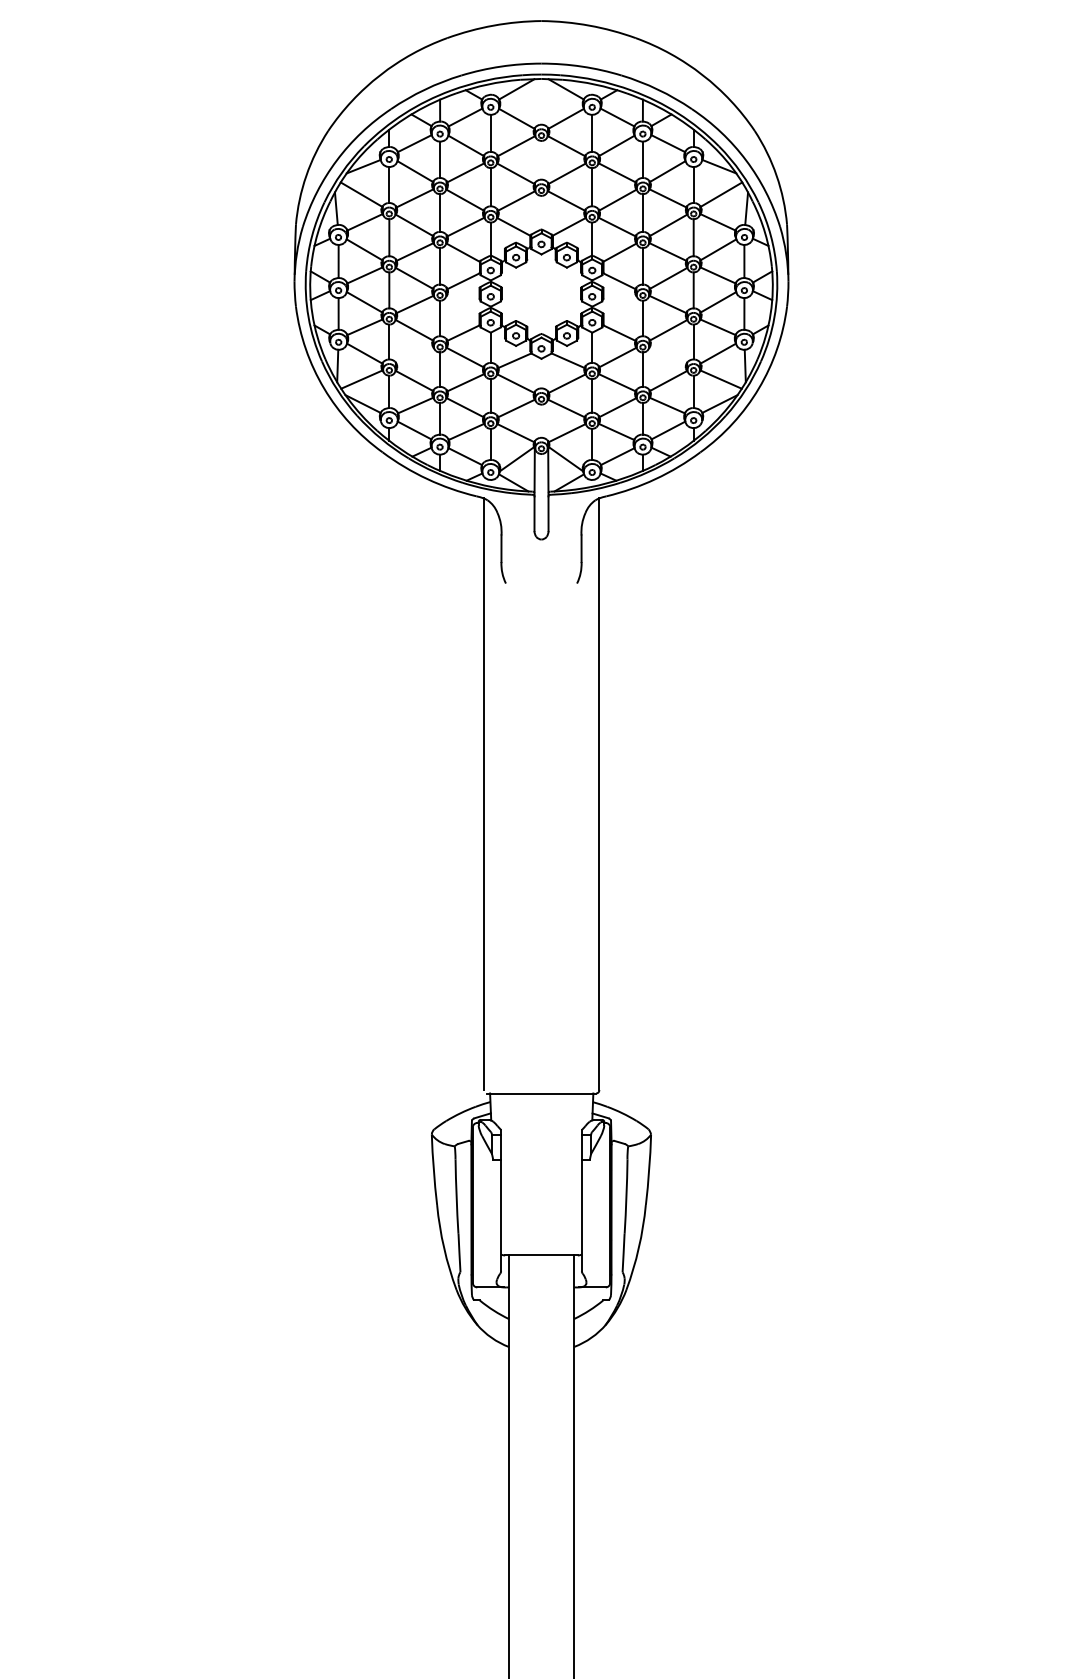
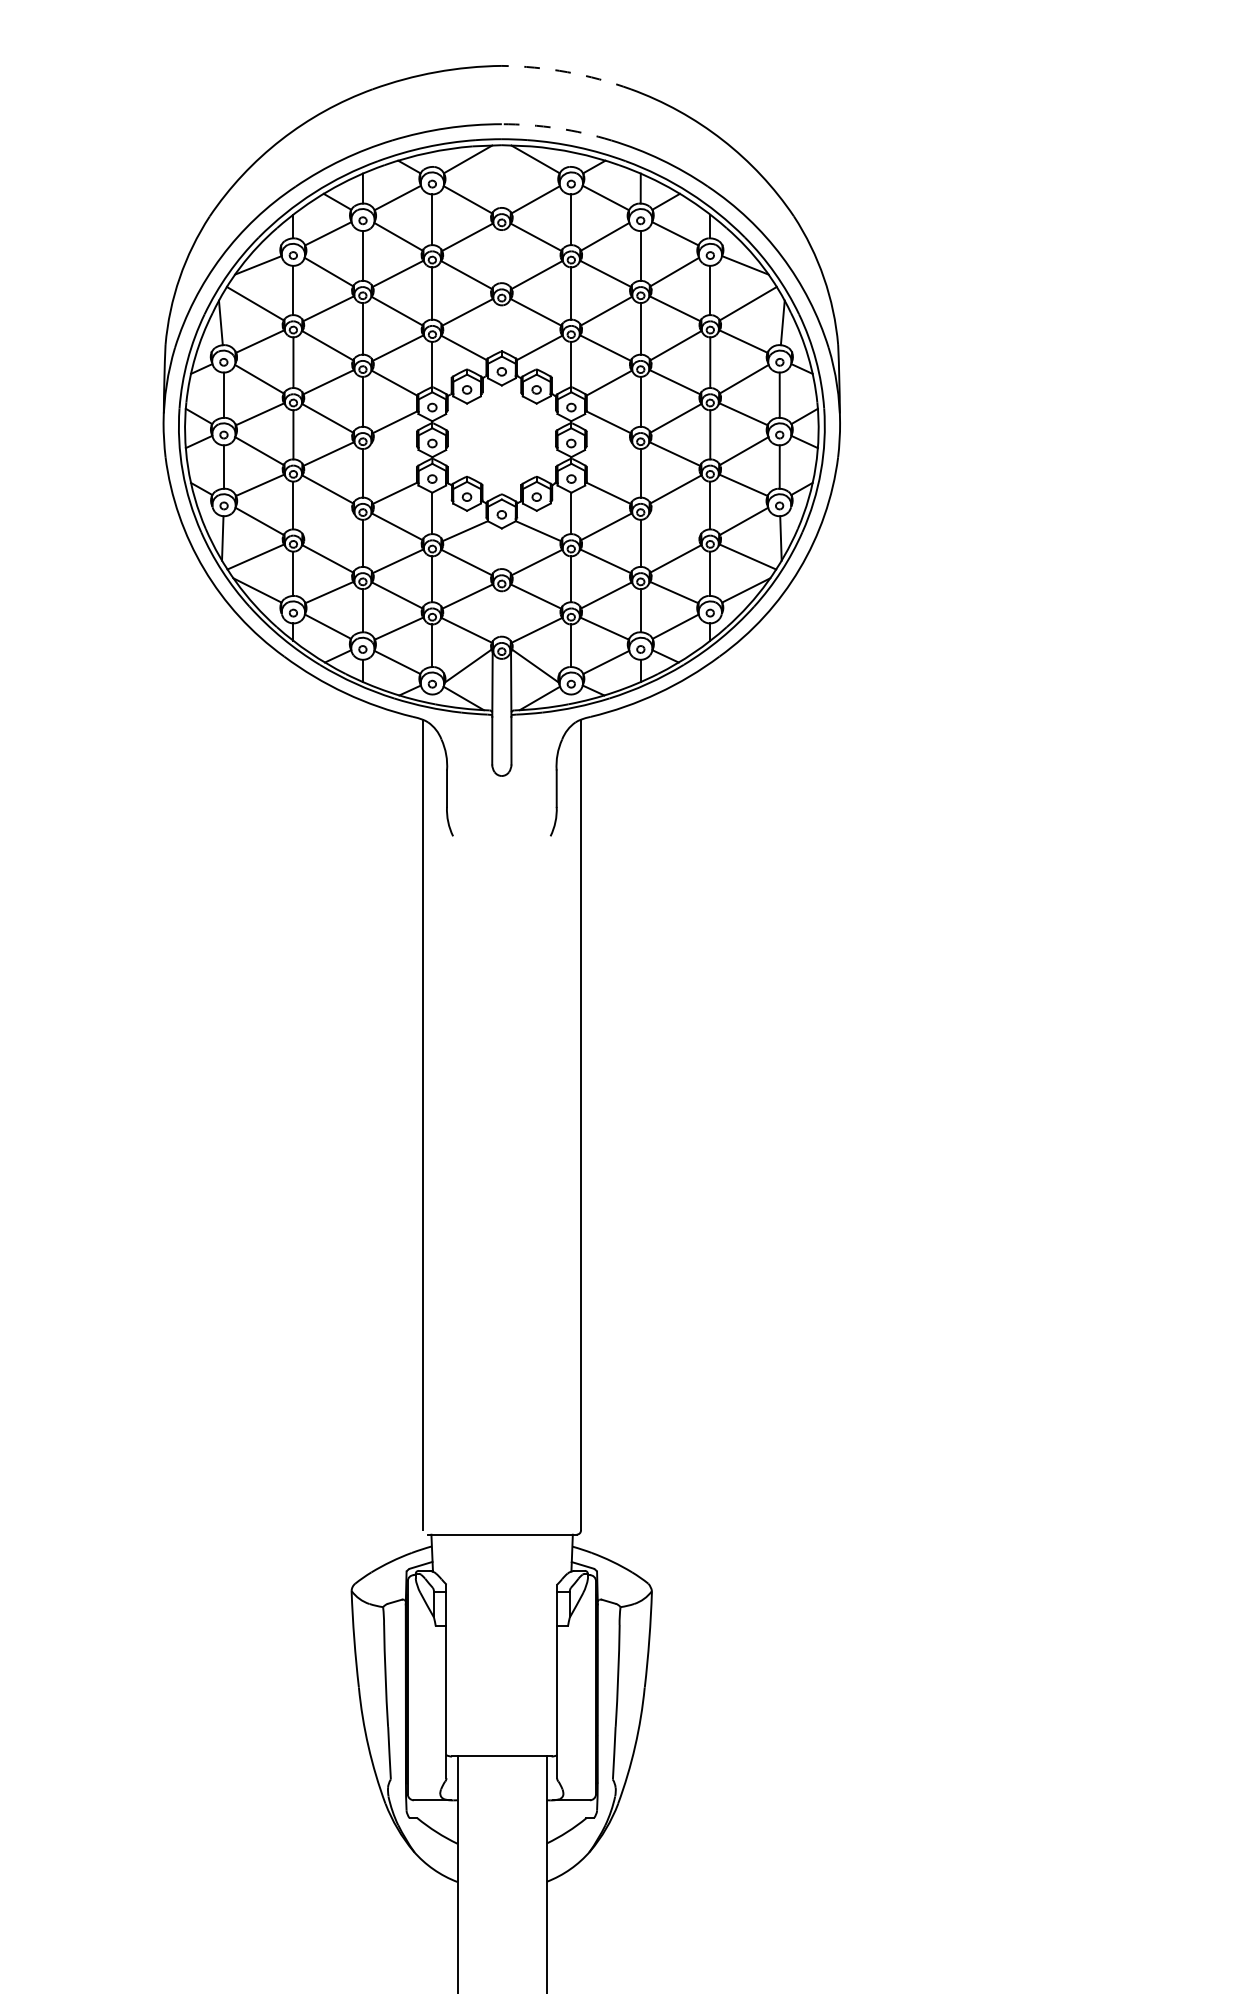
arc: (589, 25) -> (567, 71), solid -> dashed
arc: (582, 66) -> (557, 128), solid -> dashed

